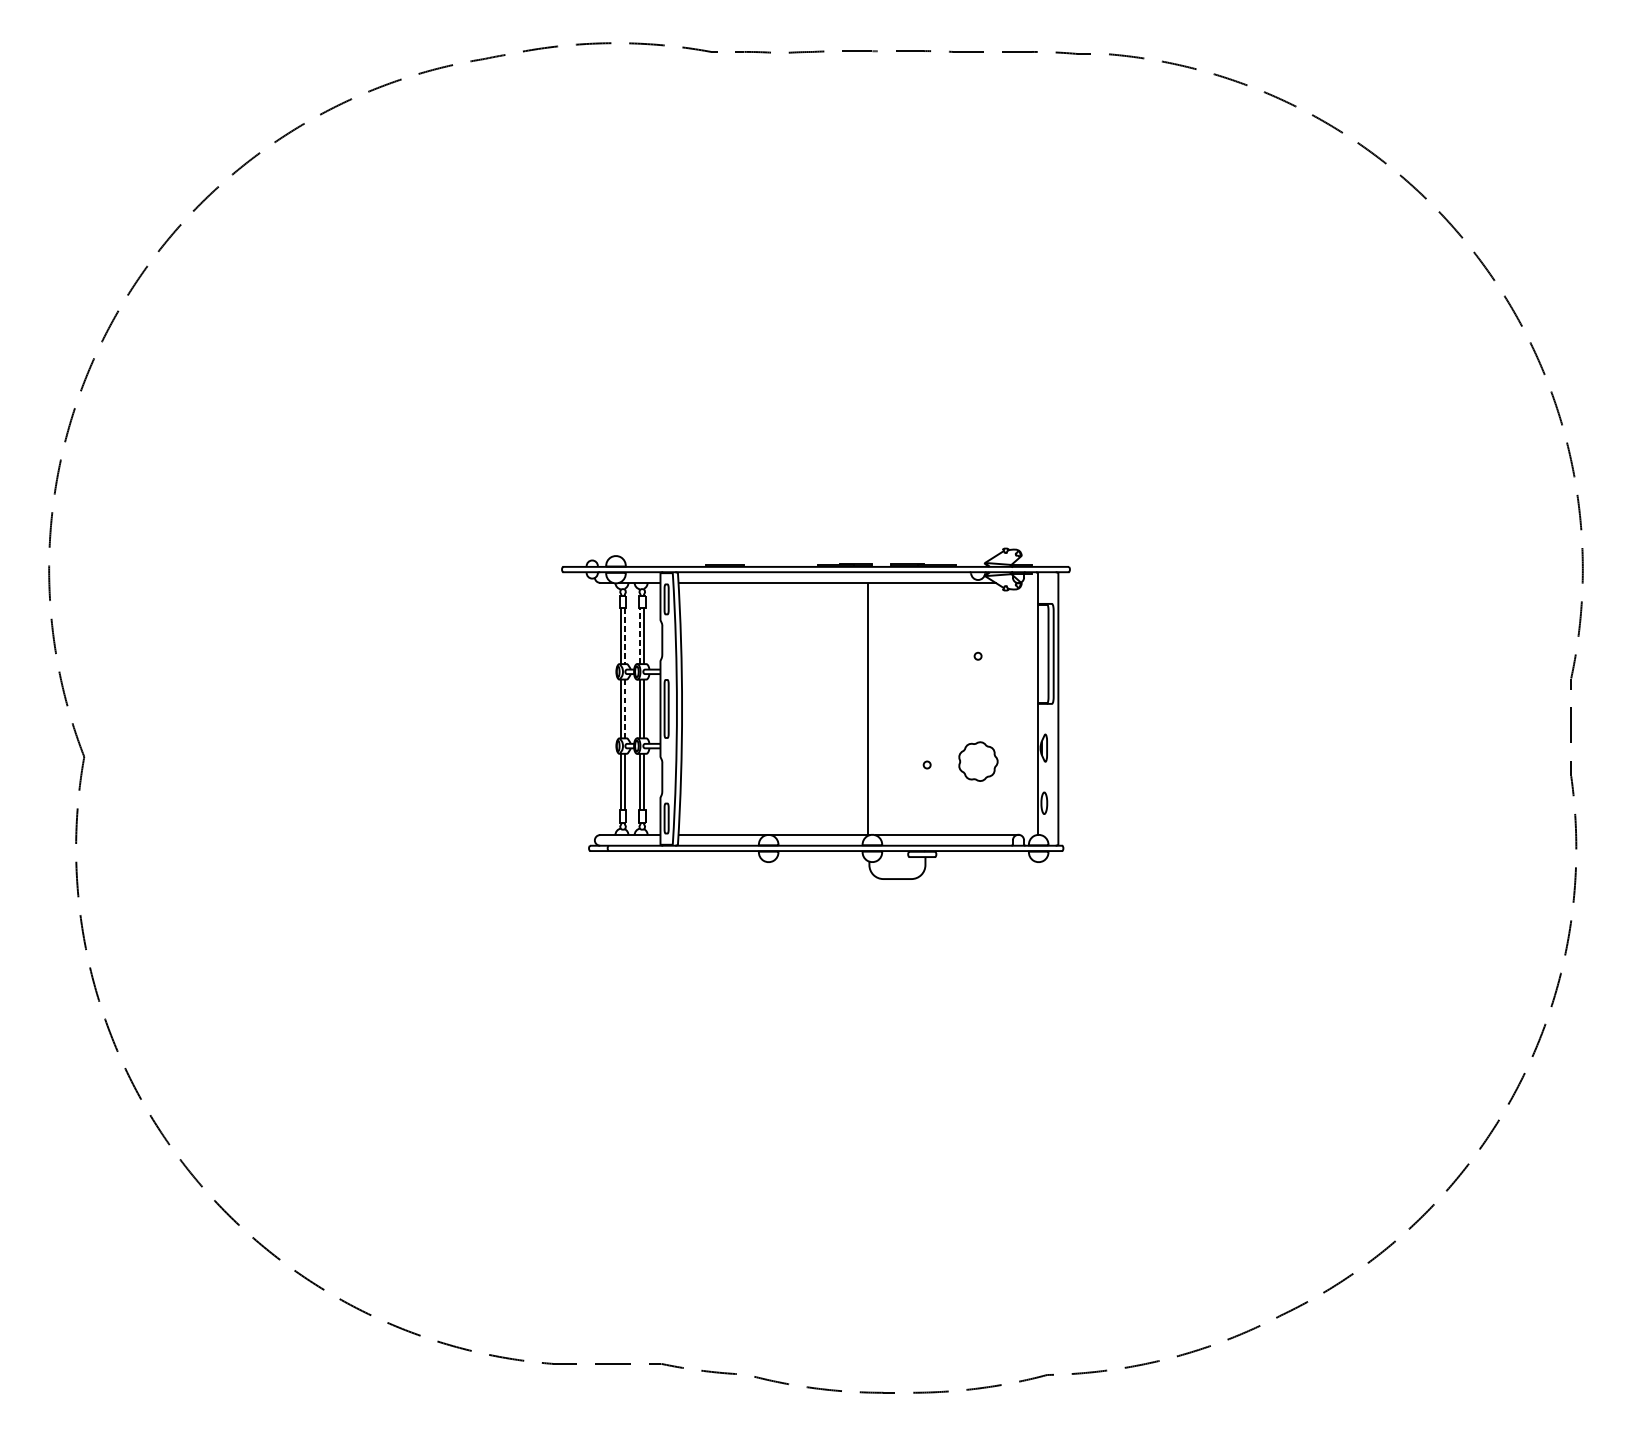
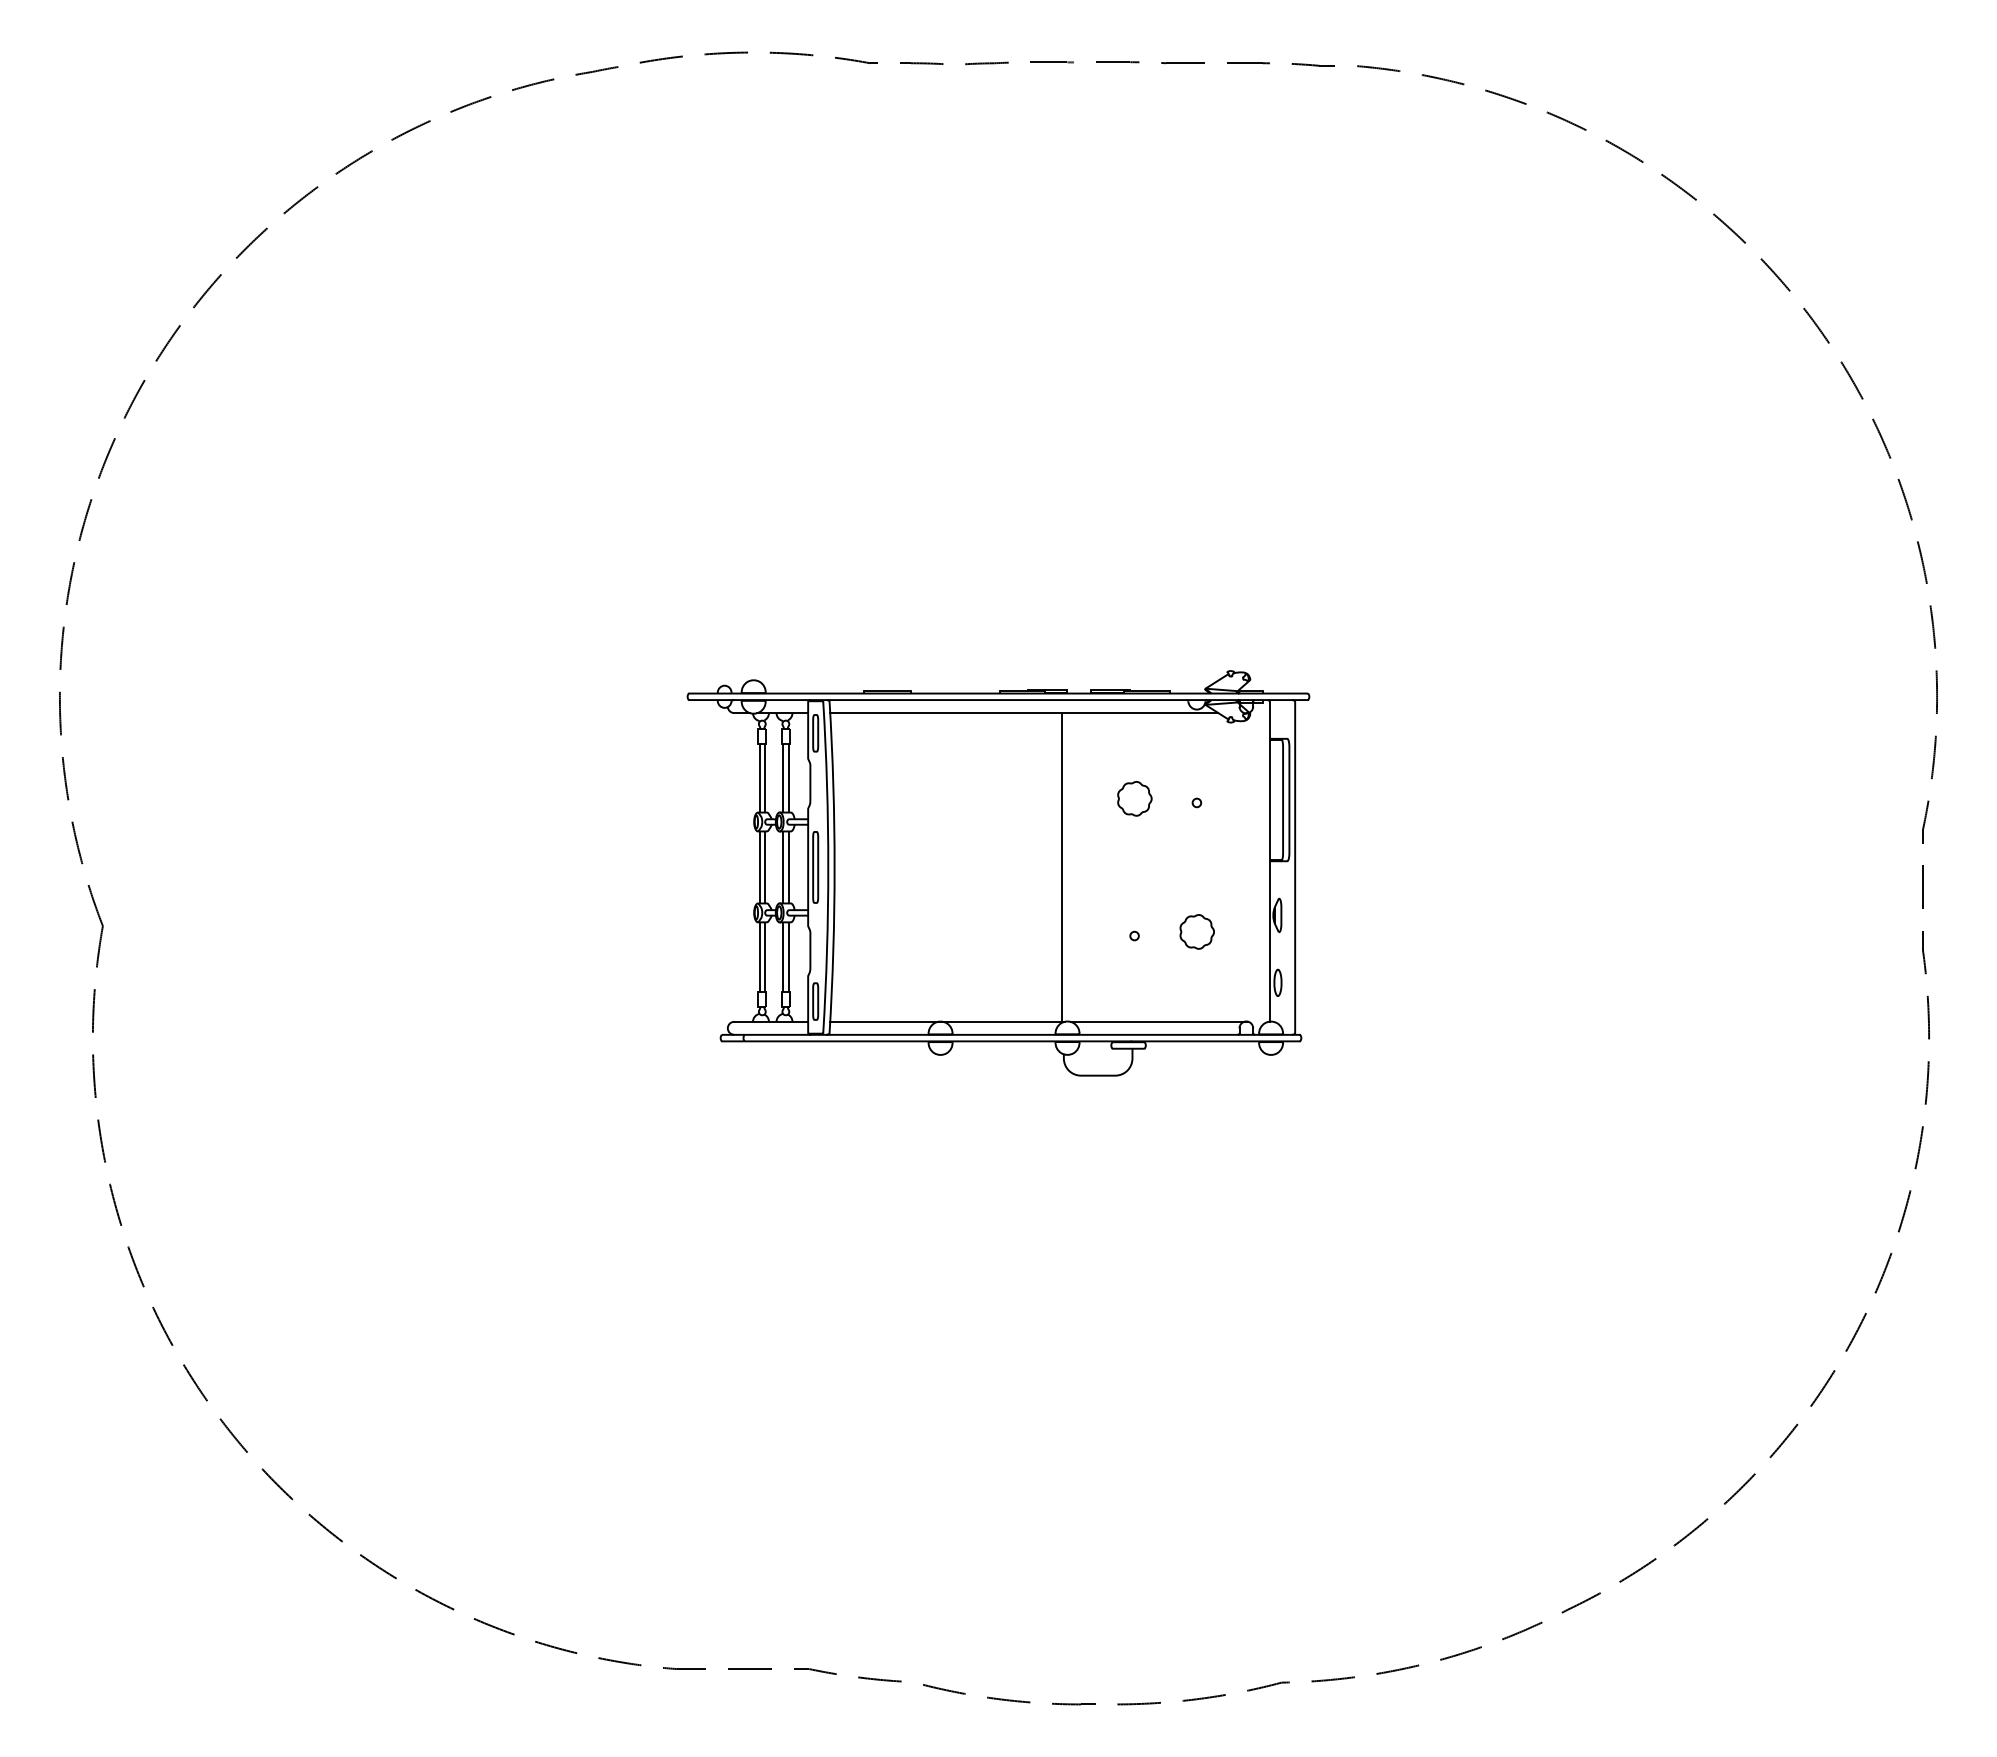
line: (640, 635) -> (783, 777), dashed -> solid
line: (624, 636) -> (764, 778), dashed -> solid
part: (927, 652) -> (1134, 798), added
line: (624, 709) -> (764, 867), dashed -> solid
part: (977, 761) -> (1196, 931), size x0.71

